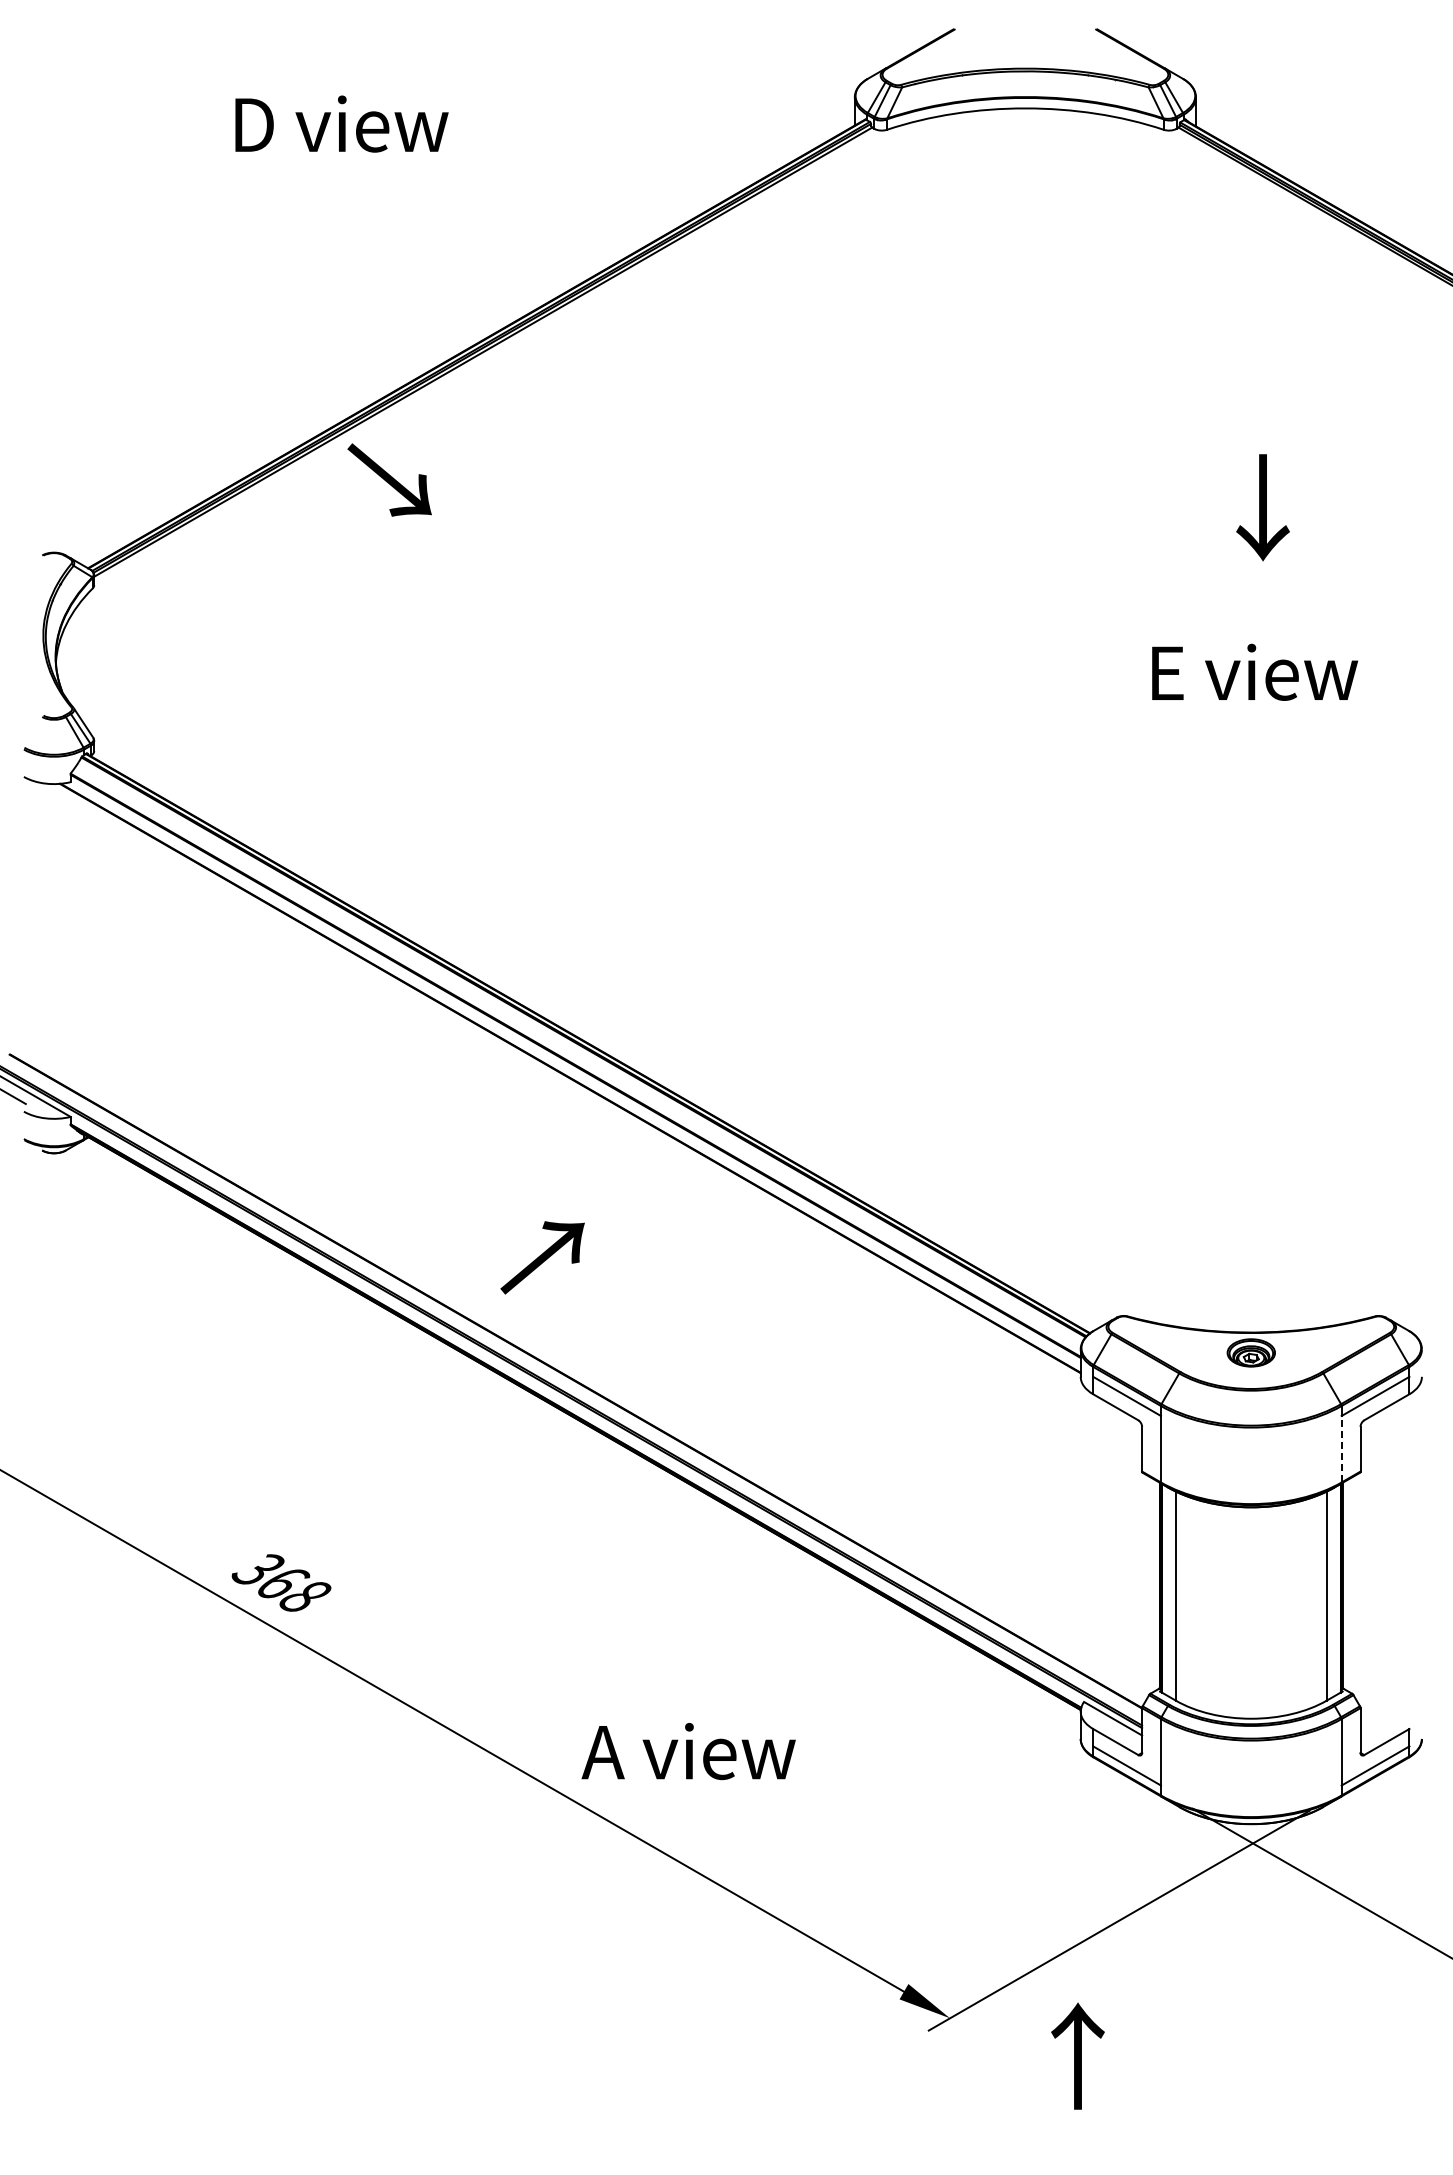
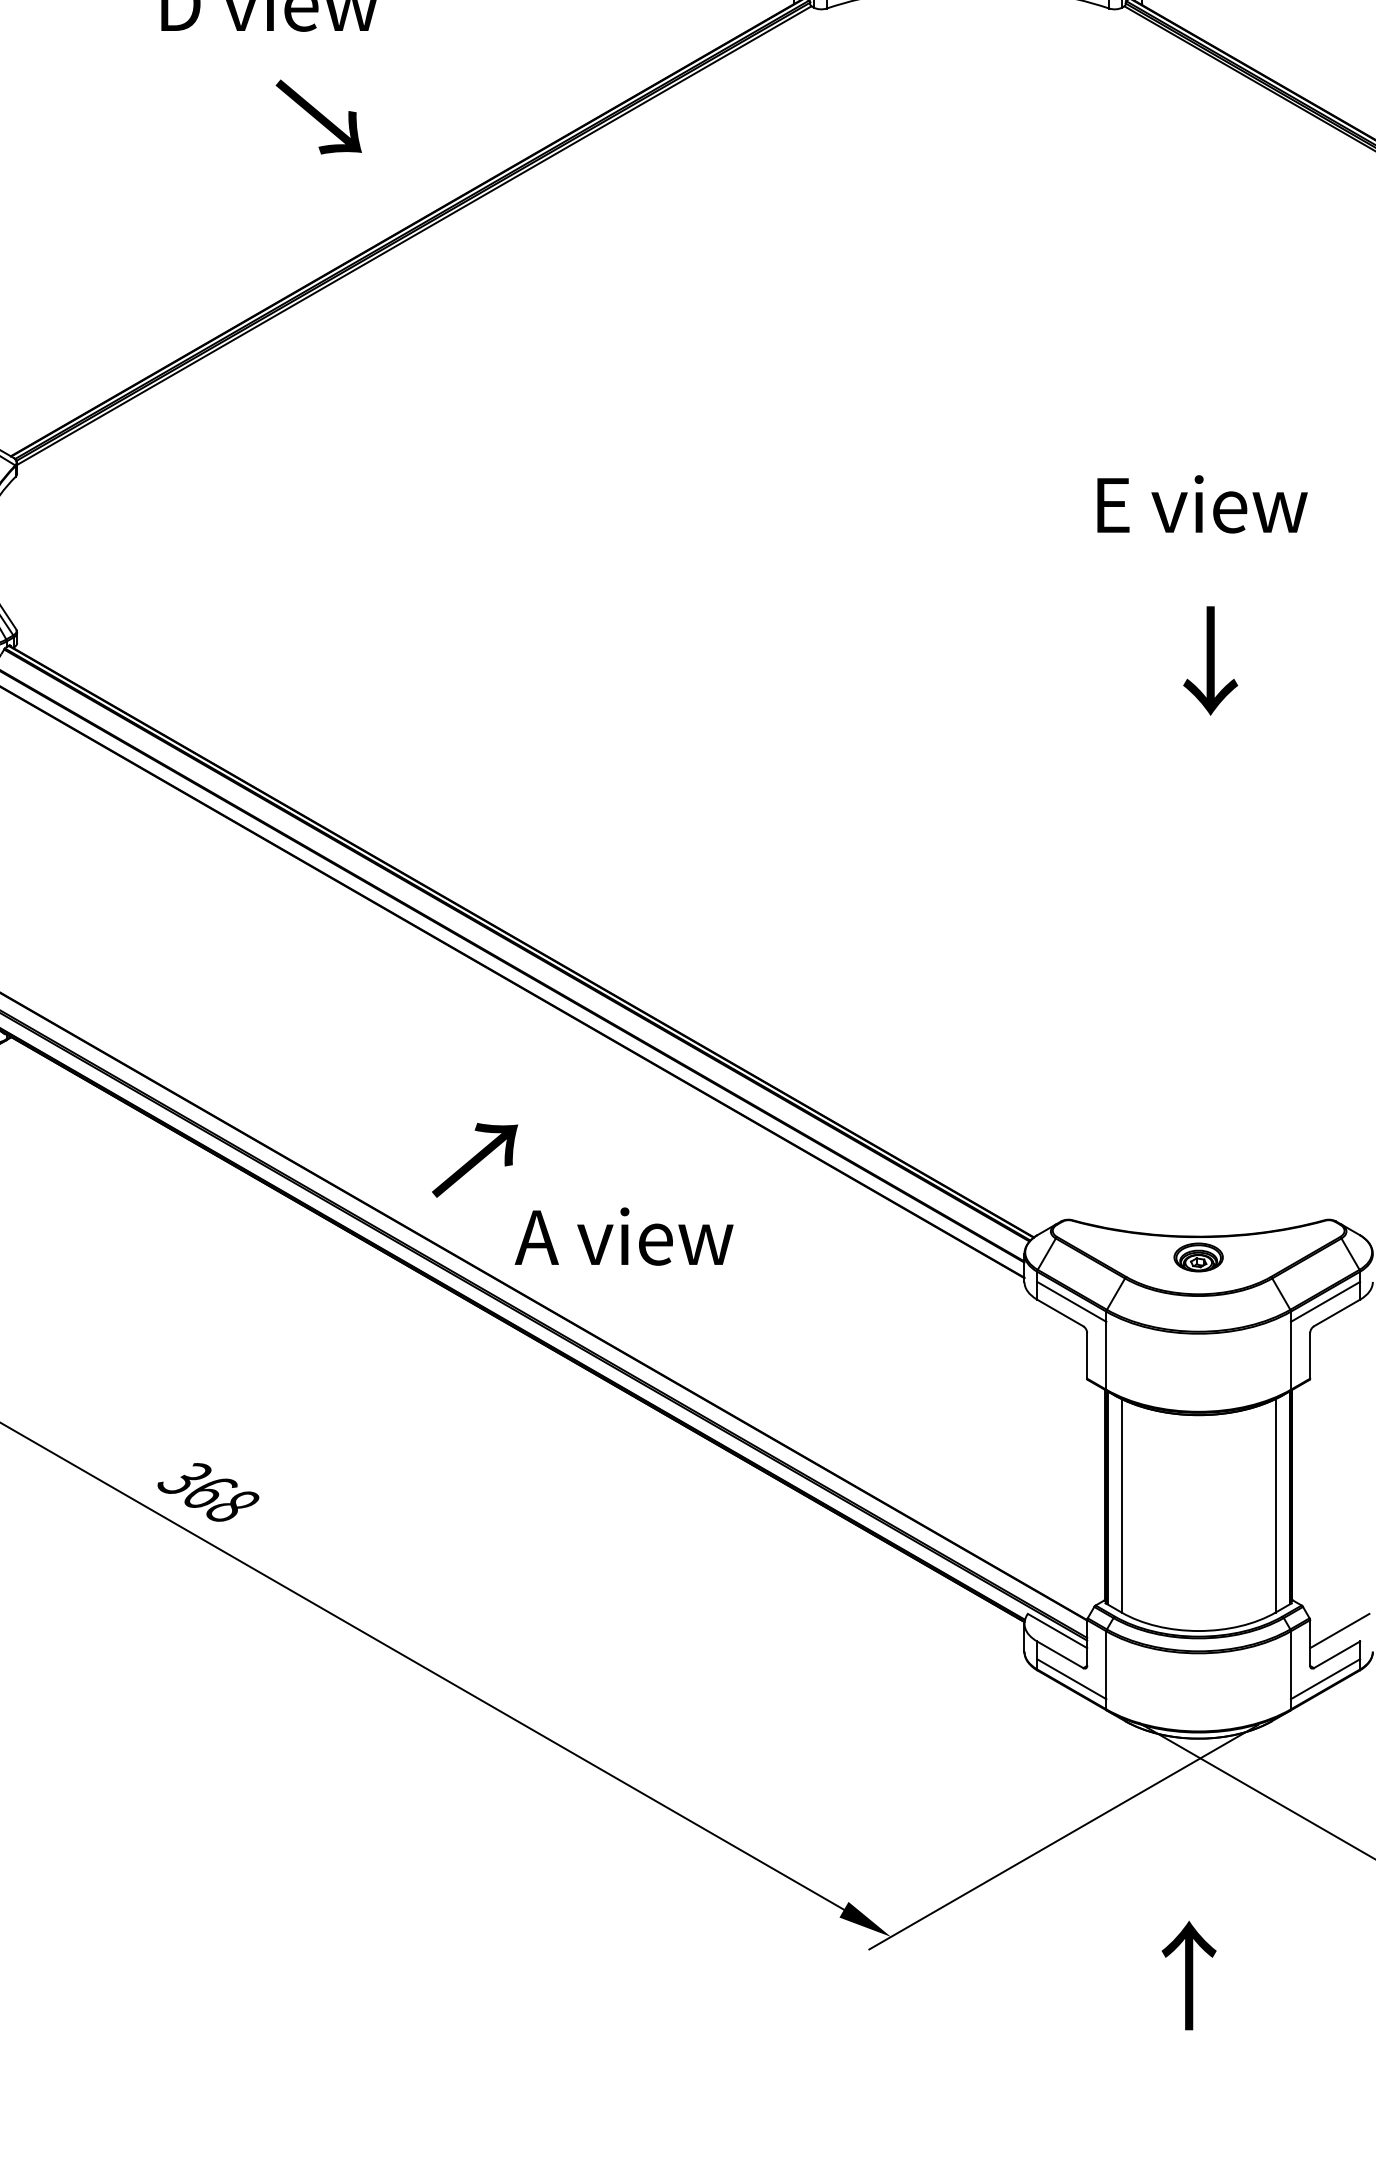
text: (389, 479) -> (318, 116), moved
text: (1262, 507) -> (1210, 660), moved
text: (1254, 671) -> (1201, 503), moved
line: (1341, 1448) -> (1290, 1355), dashed -> solid
line: (1389, 1718) -> (1339, 1630), added
text: (688, 1751) -> (623, 1236), moved
text: (1077, 2055) -> (1188, 1974), moved

